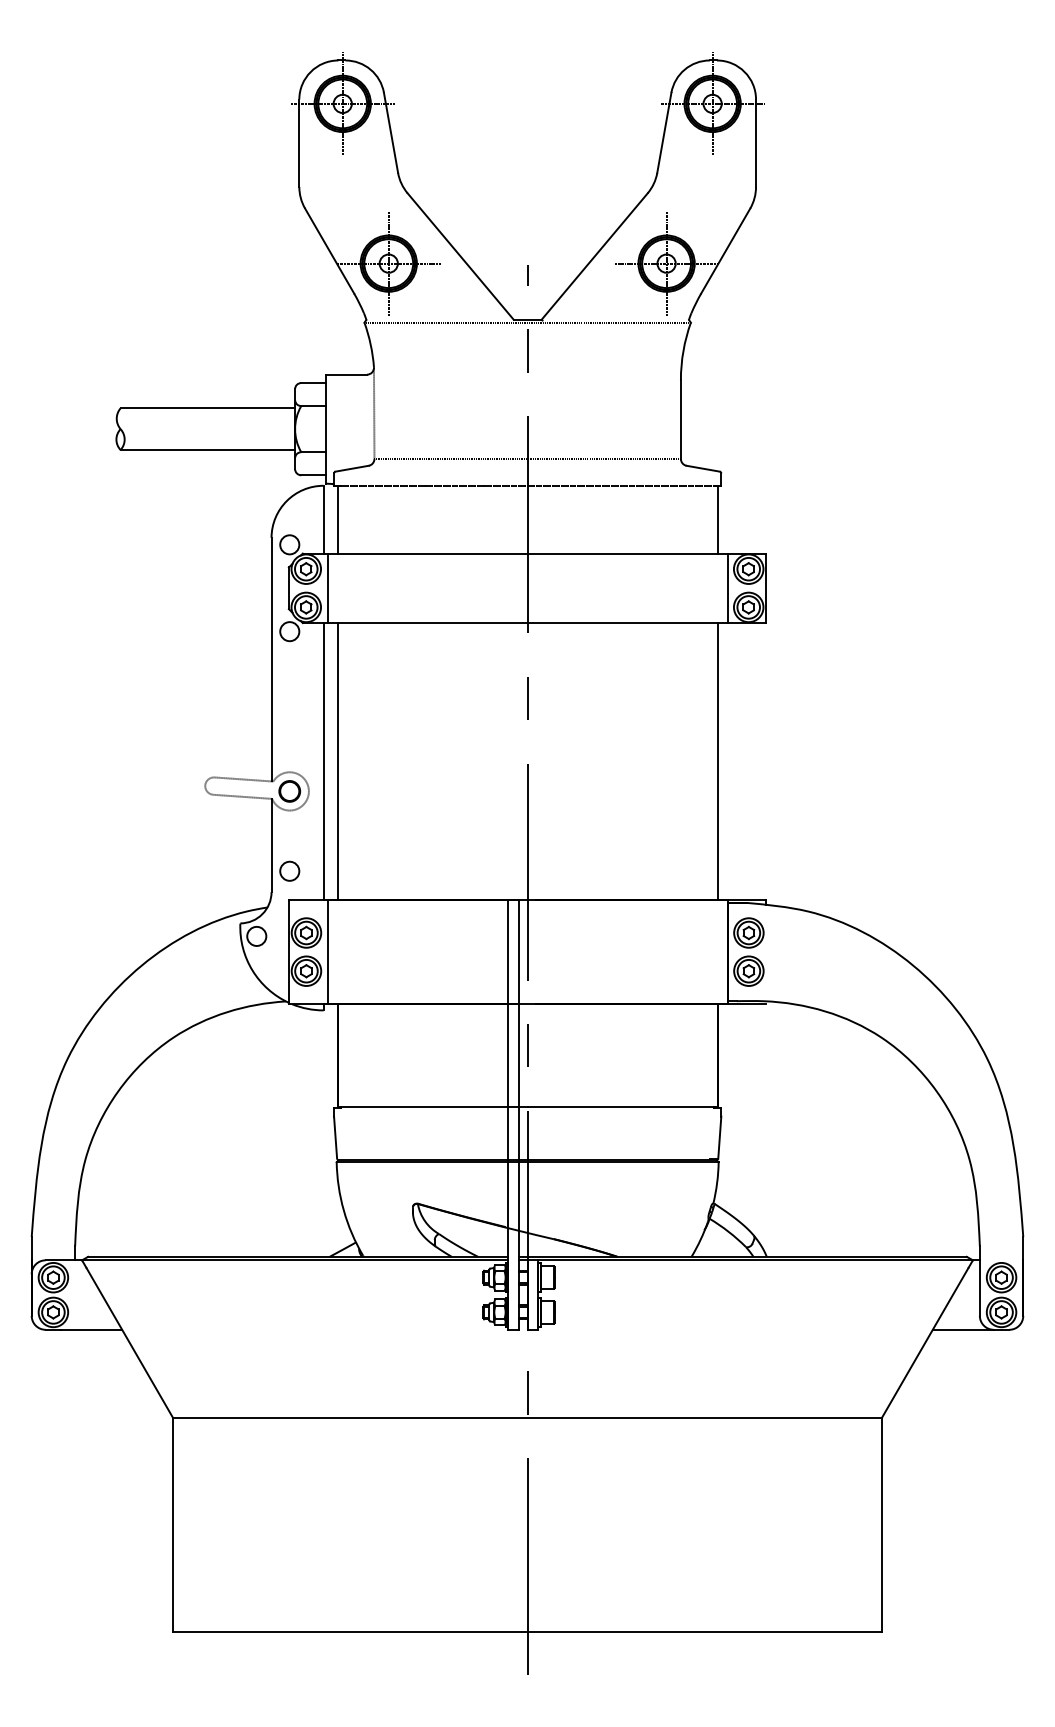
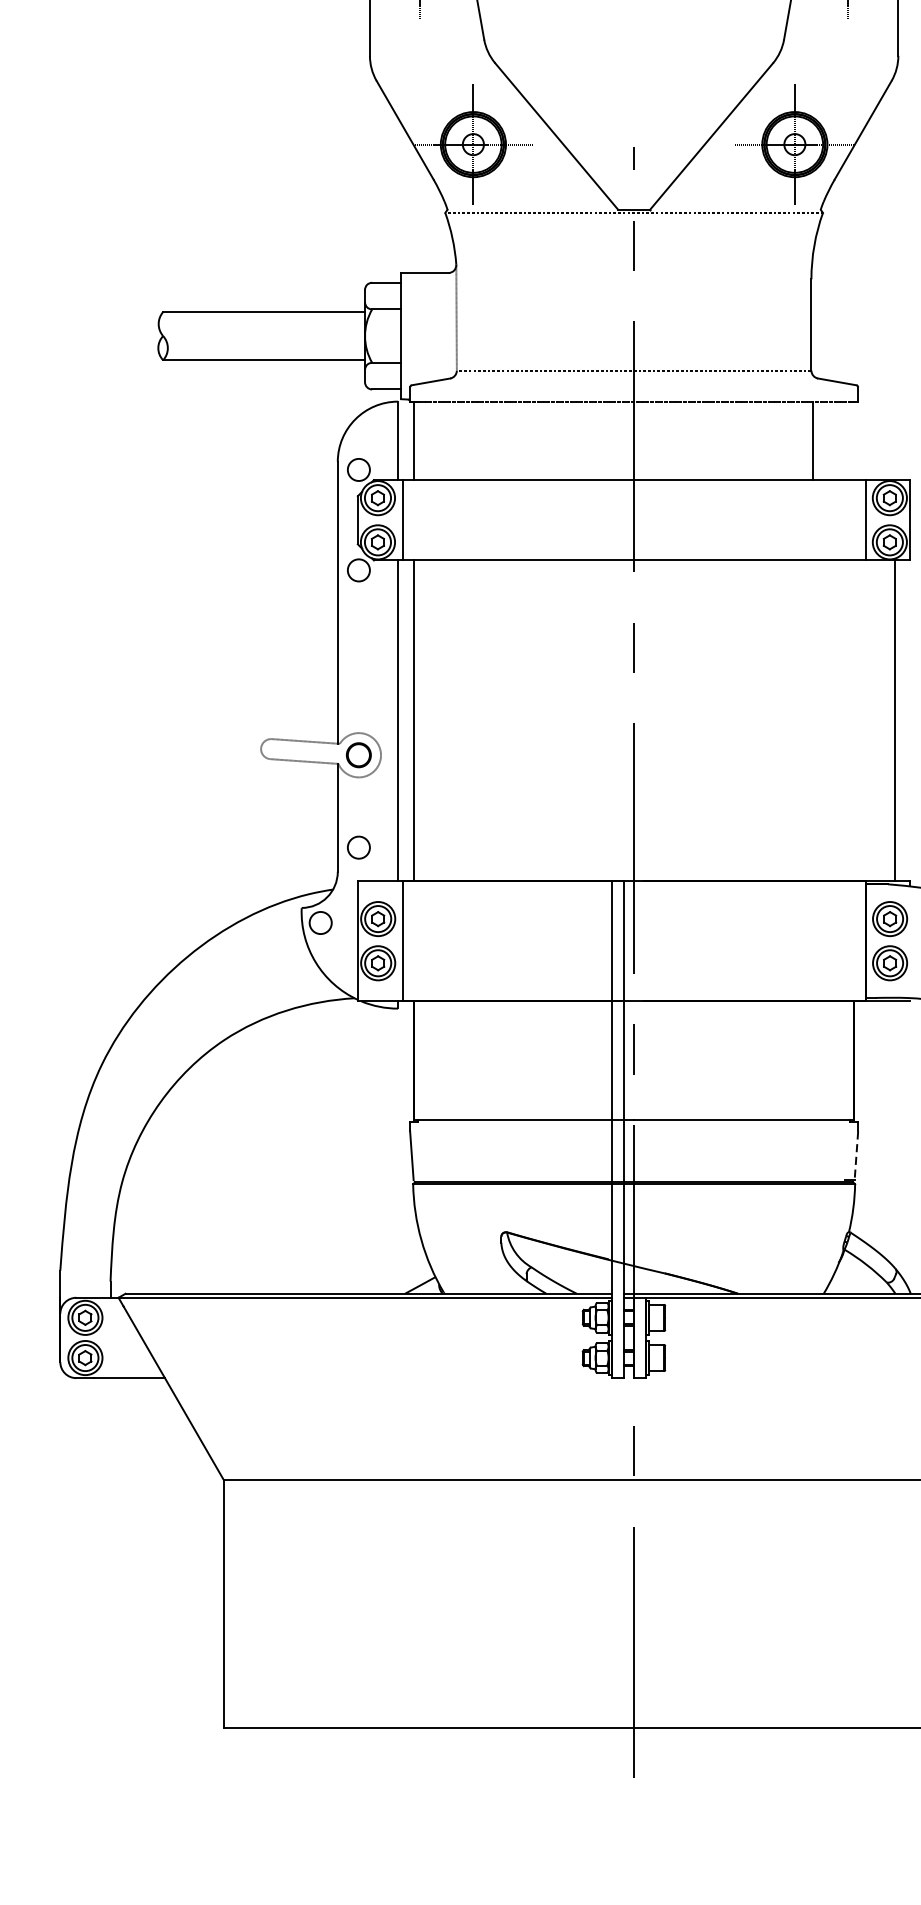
line: (717, 519) -> (812, 440), moved
line: (717, 761) -> (894, 720), moved
line: (719, 1138) -> (856, 1156), solid -> dashed

